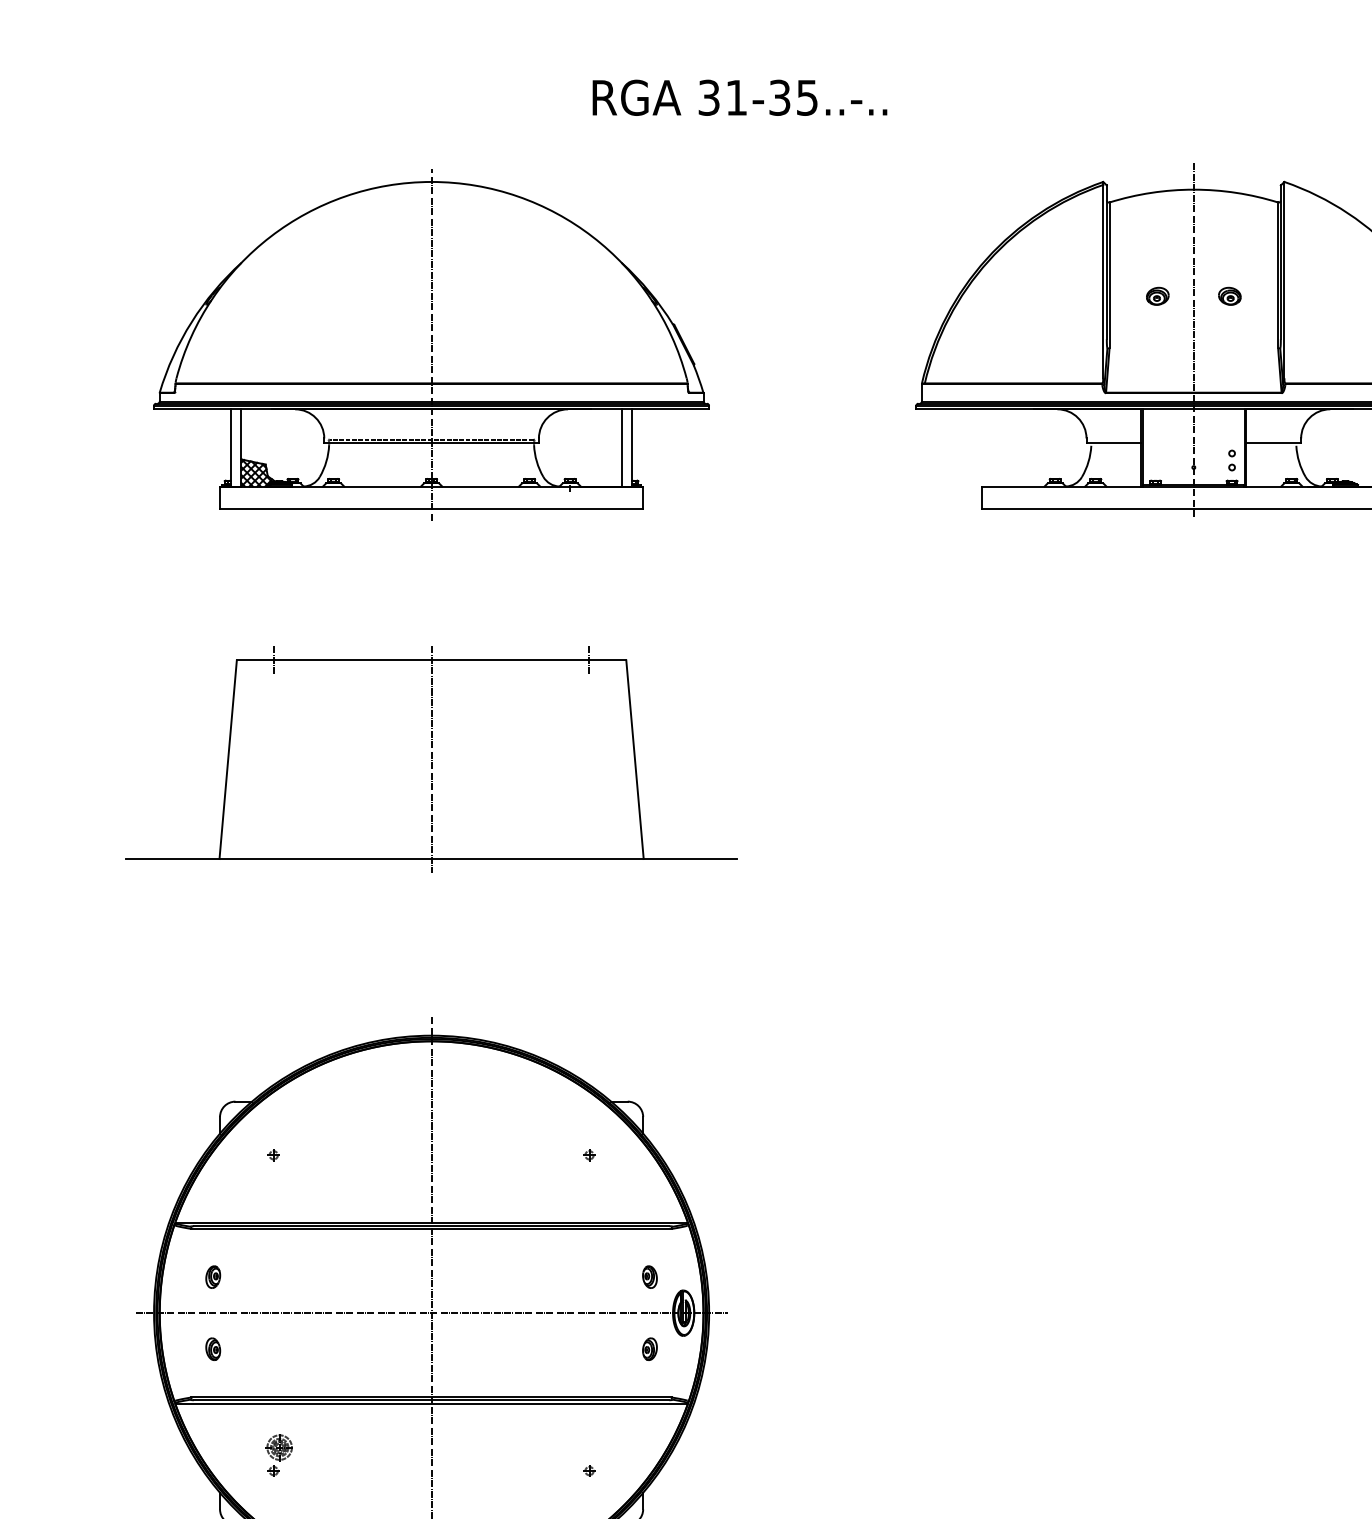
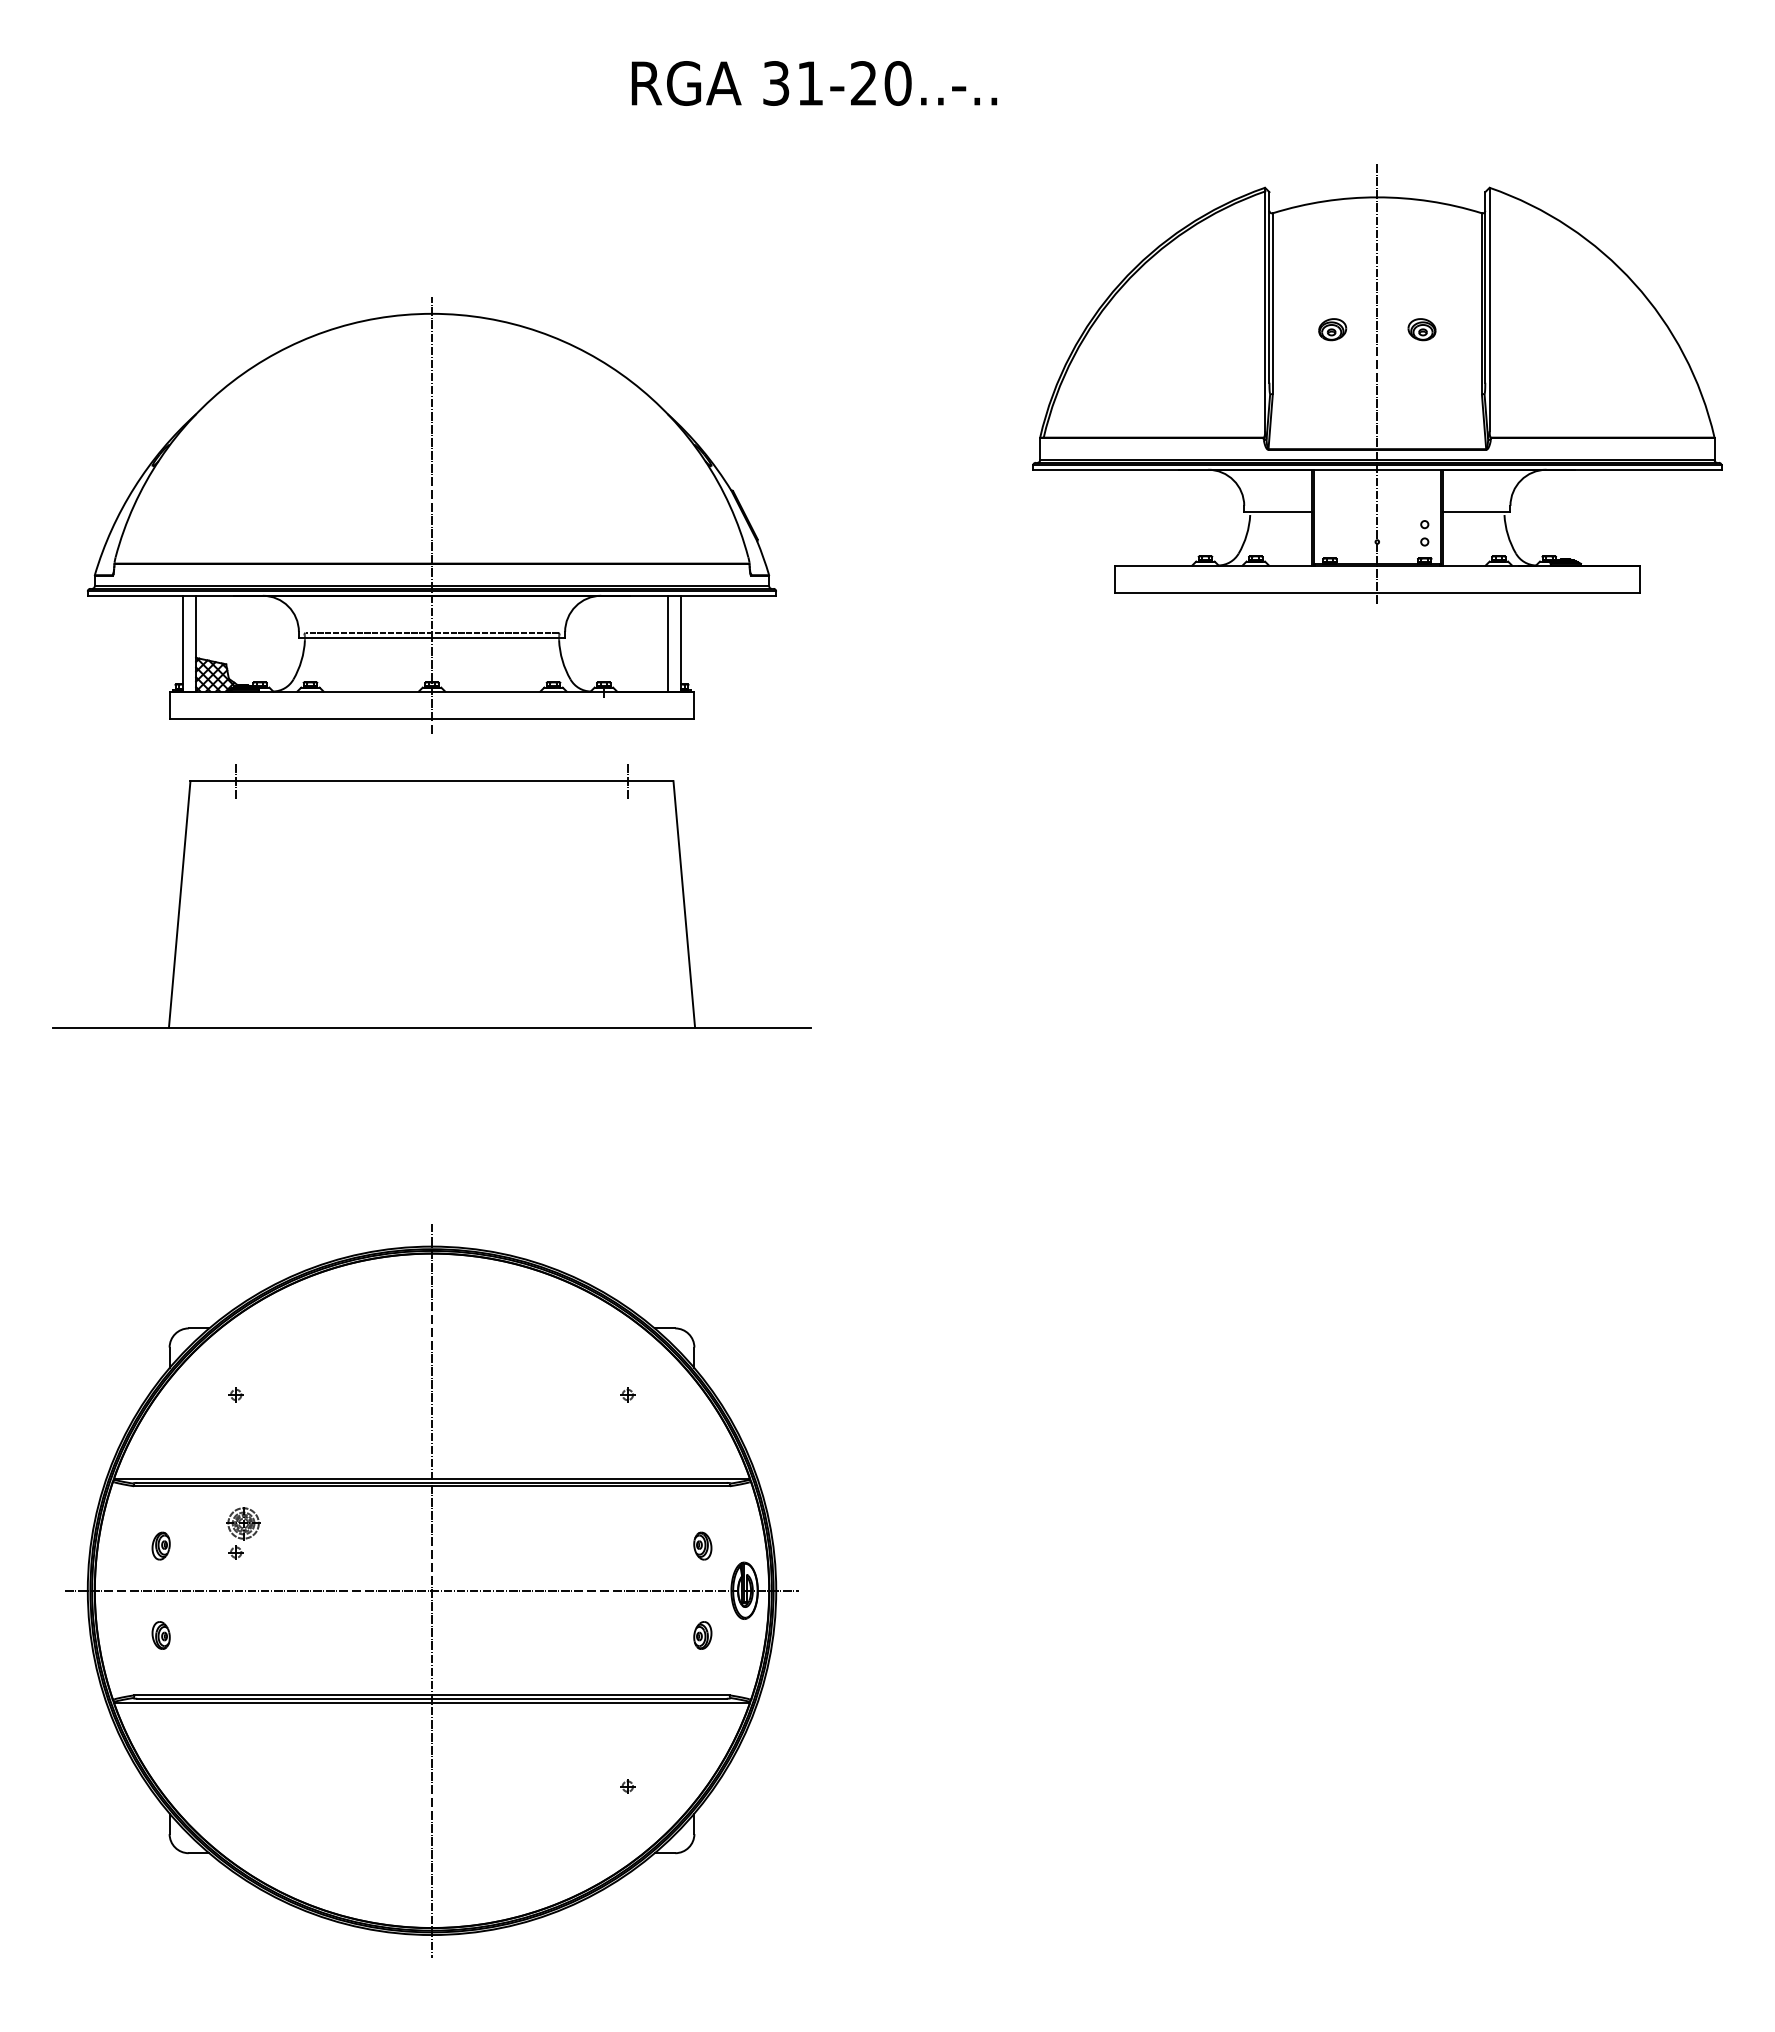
text: (794, 97) -> (881, 83), 31-35..-.. -> 31-20..-..
part: (431, 344) -> (431, 515), moved
line: (431, 759) -> (431, 903), removed
part: (279, 1455) -> (243, 1533), moved

